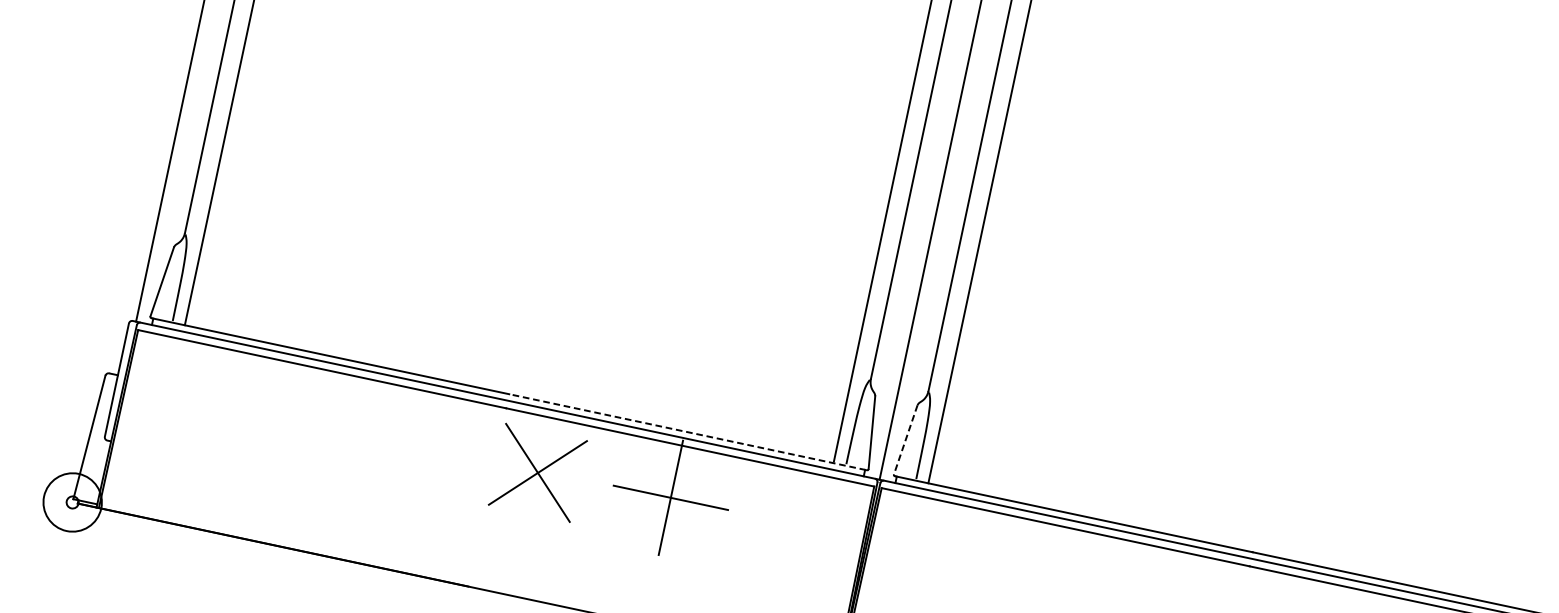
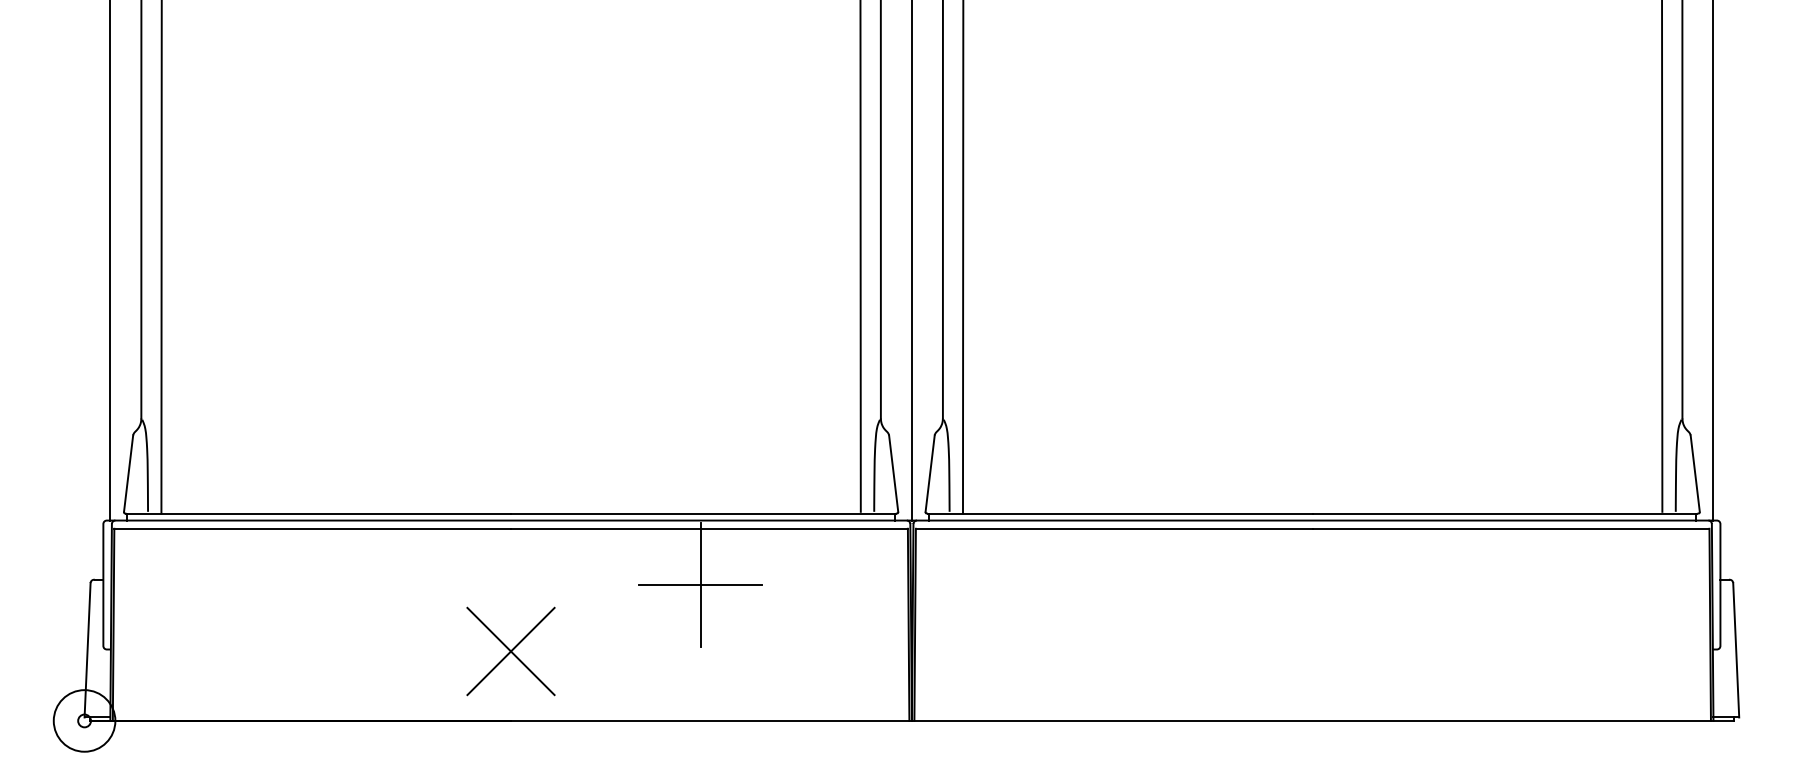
line: (686, 431) -> (702, 513), dashed -> solid
line: (905, 440) -> (930, 474), dashed -> solid
part: (537, 472) -> (510, 651), moved

